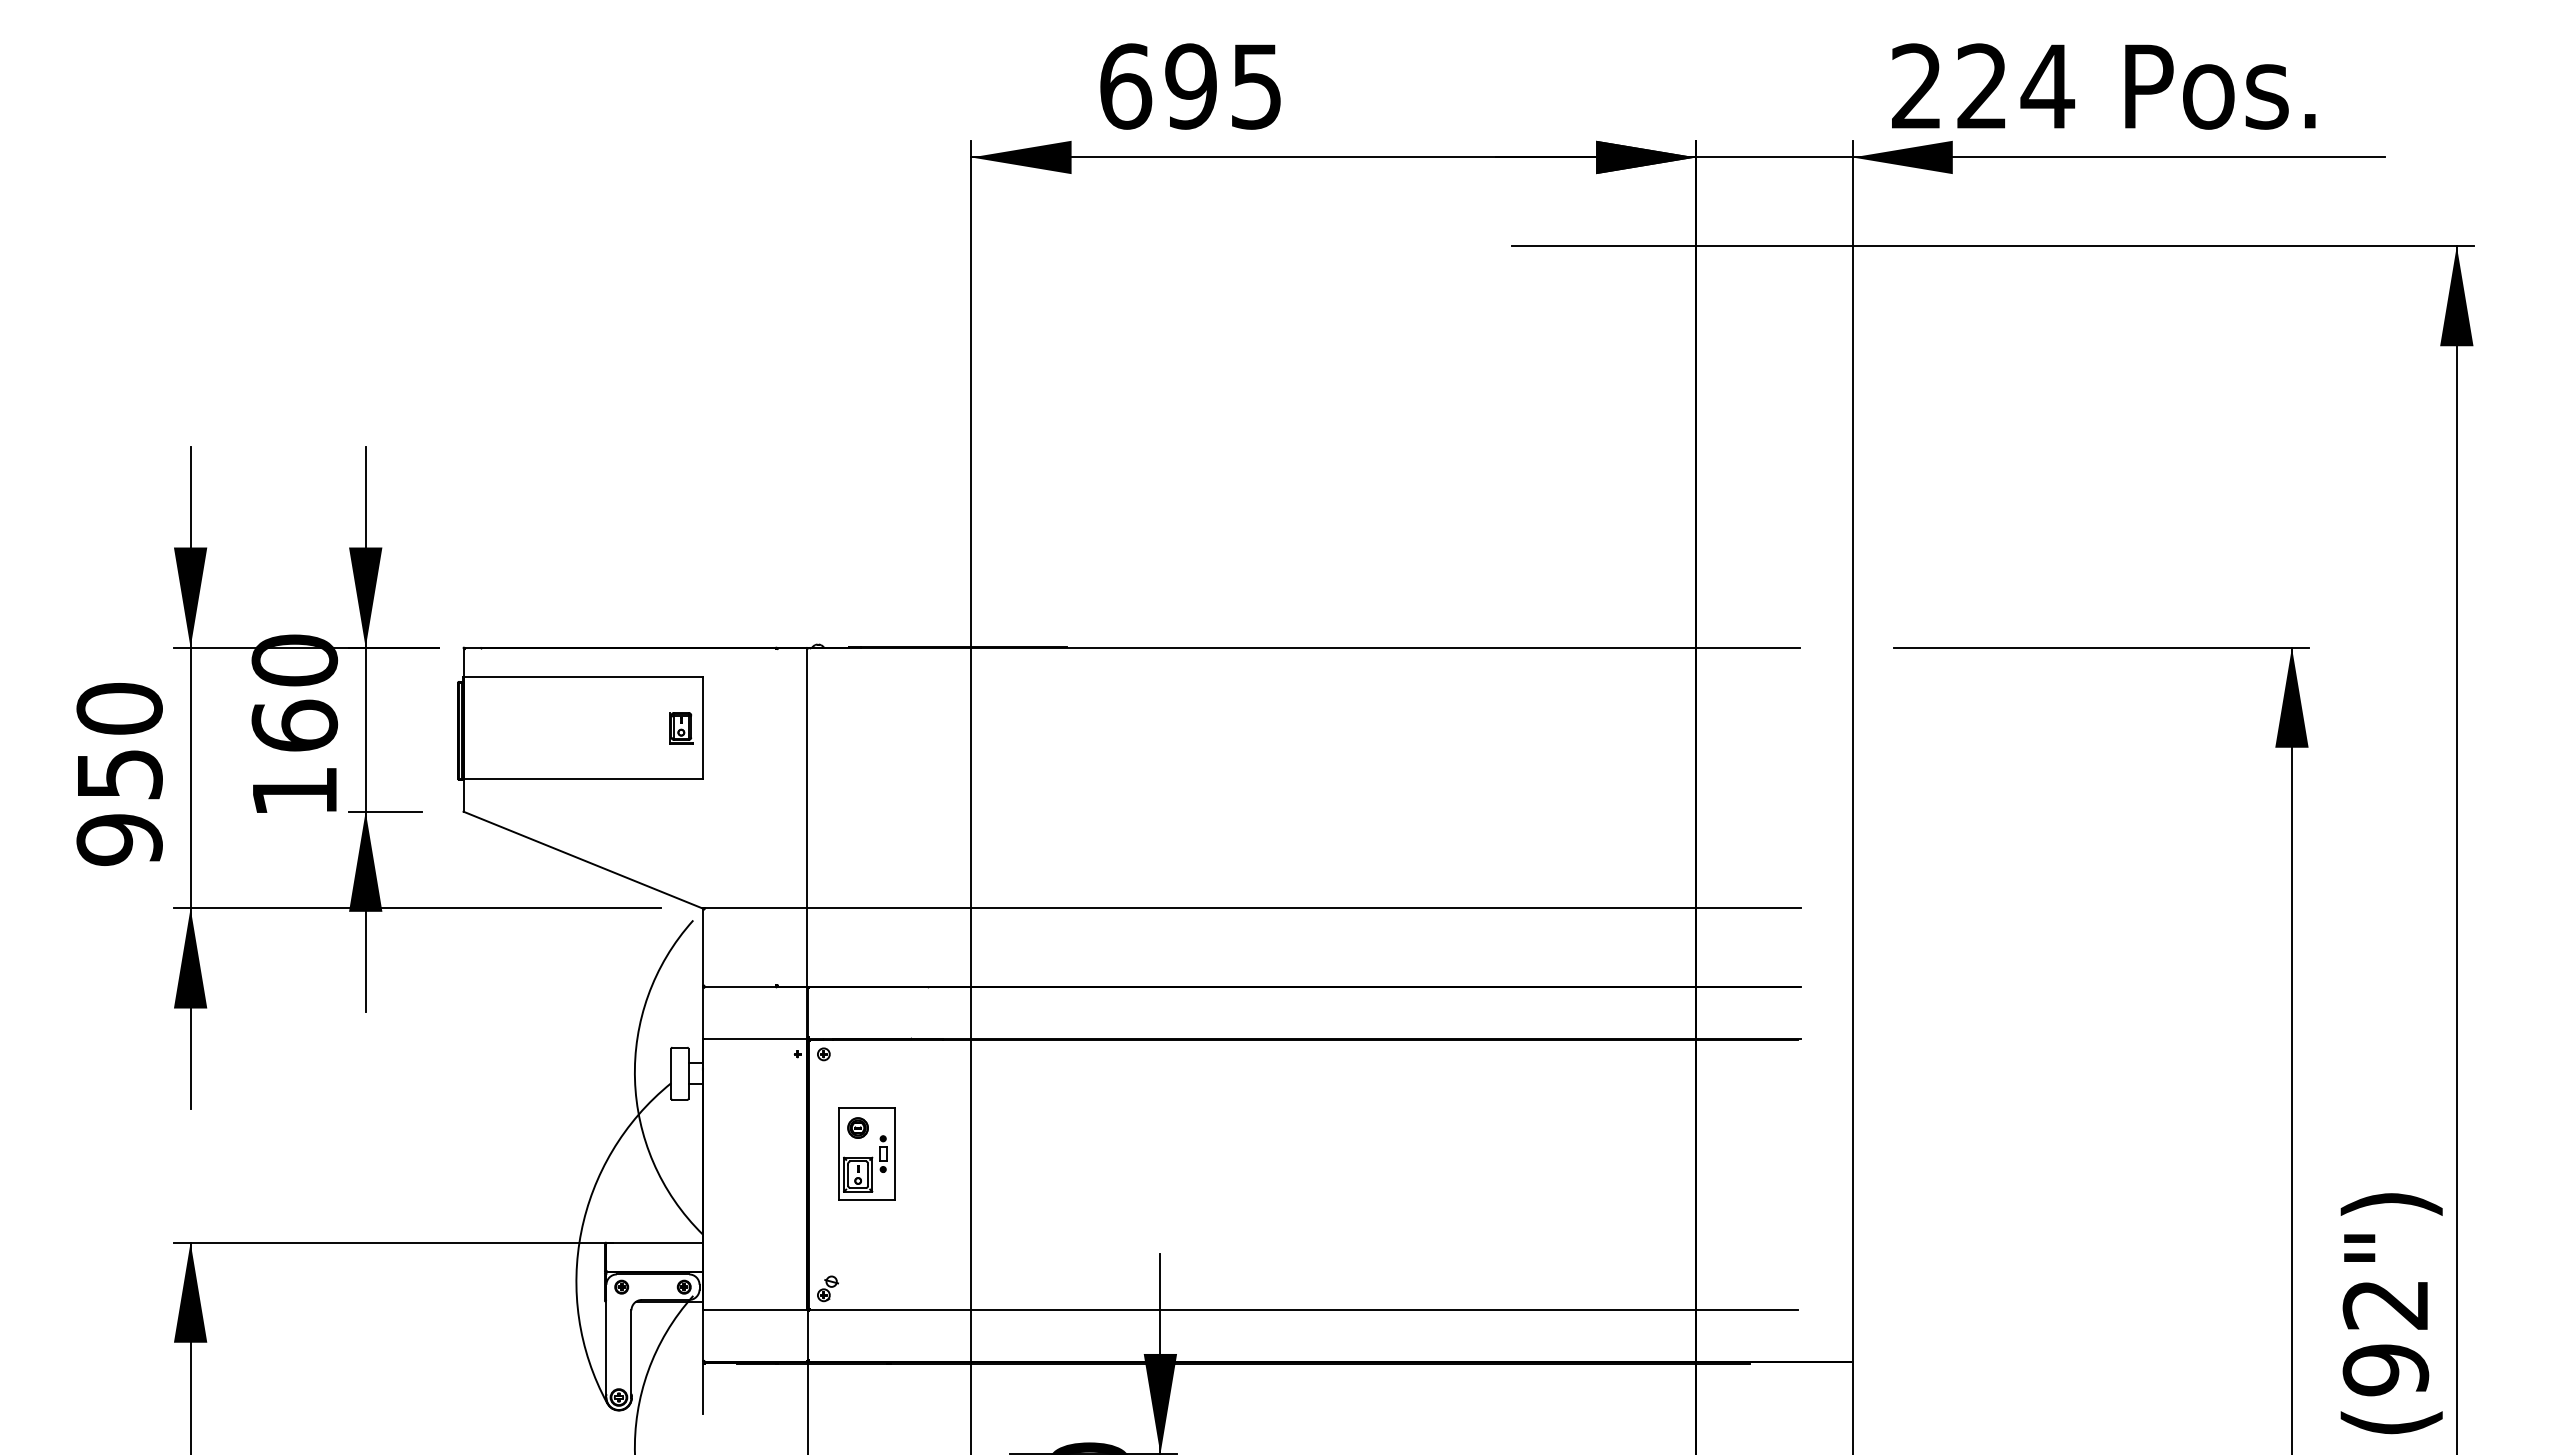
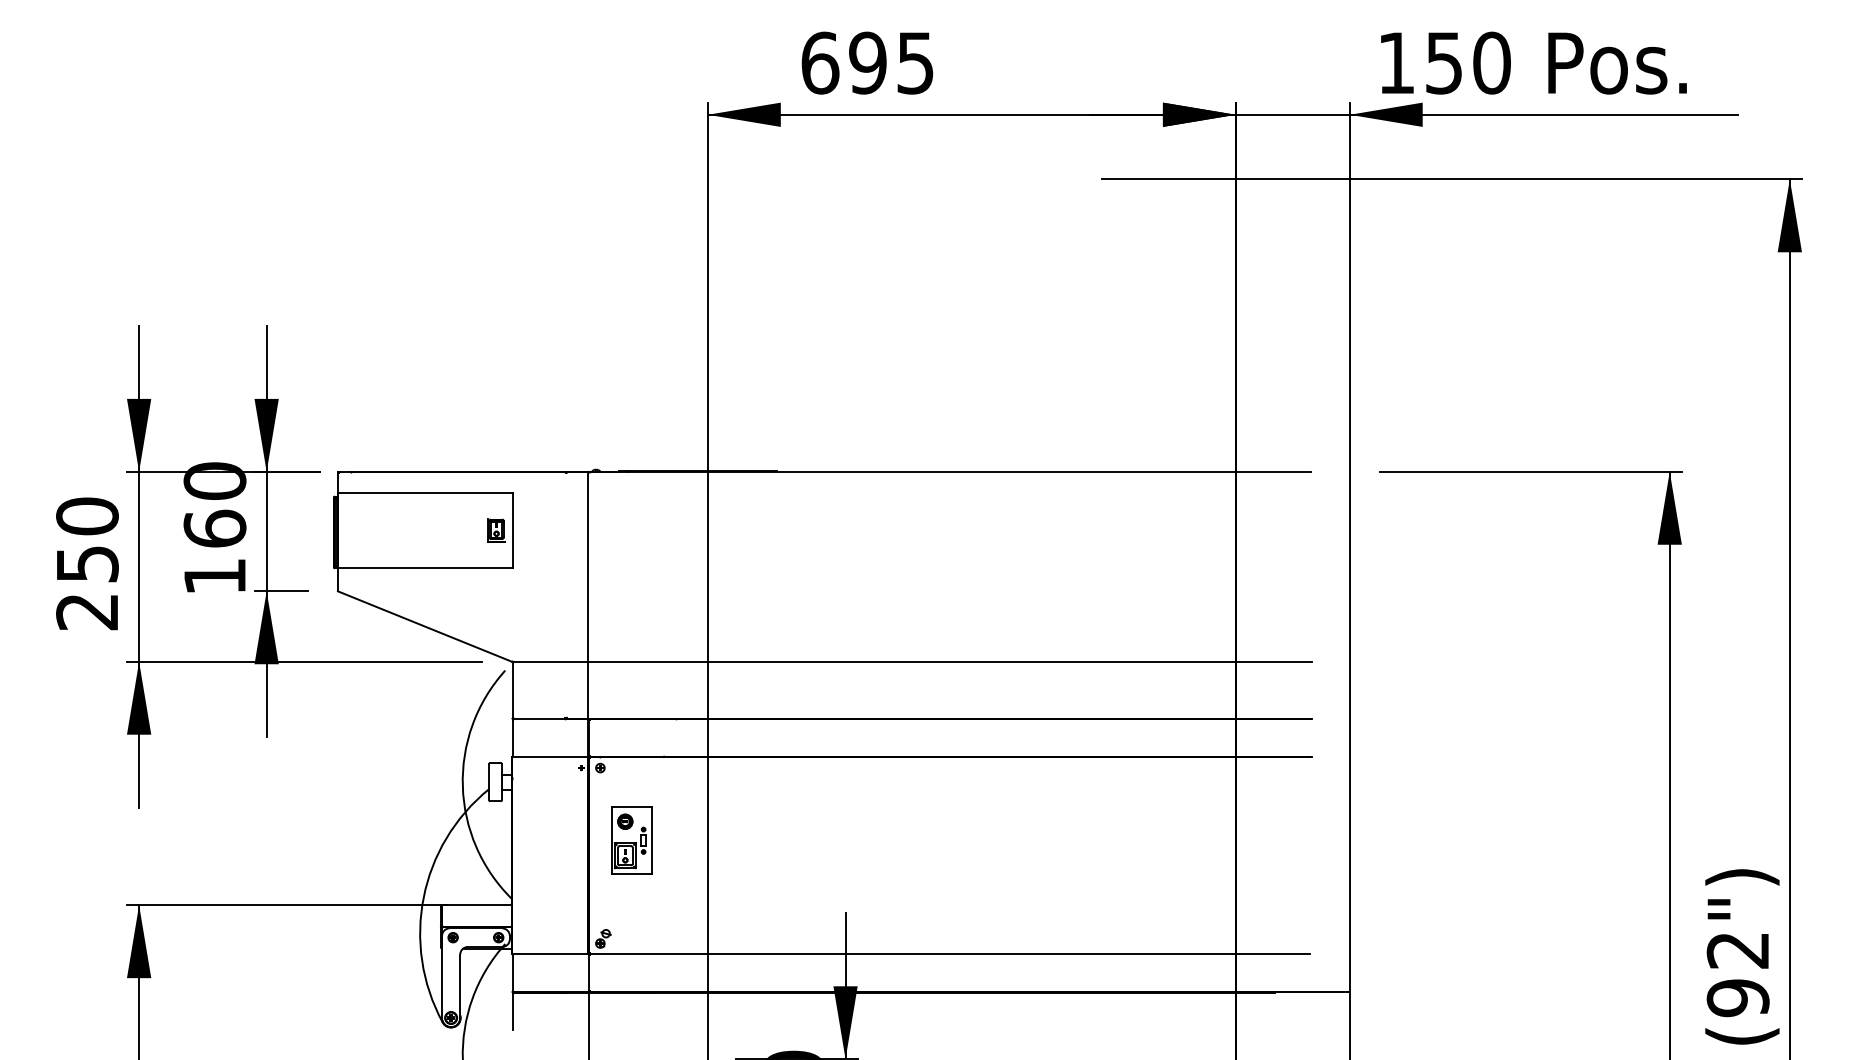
text: (1983, 86) -> (1445, 63), 224 -> 150
text: (119, 839) -> (87, 611), 950 -> 250

